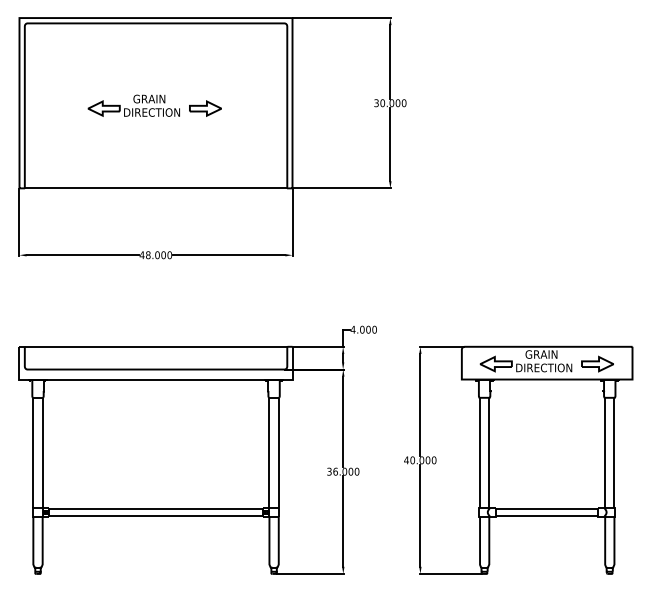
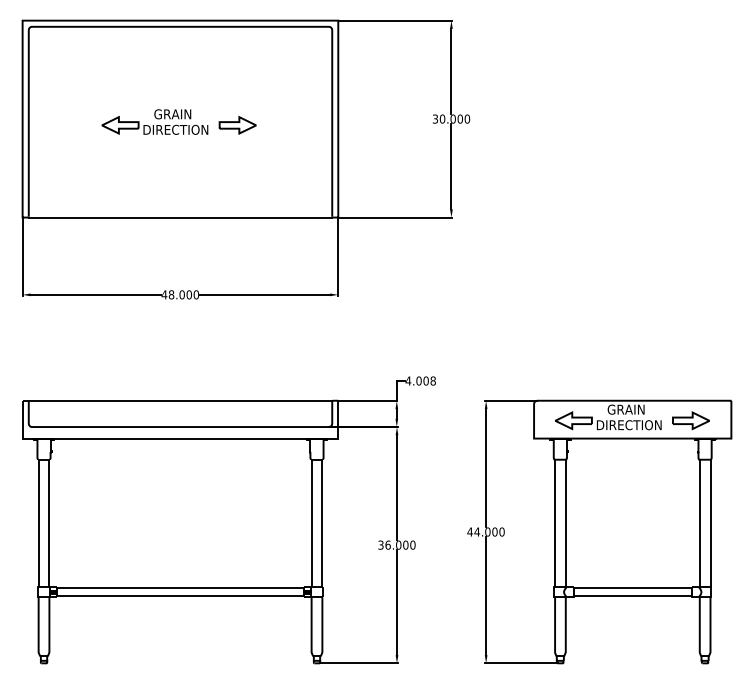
text: (374, 329) -> (432, 380), 4.000 -> 4.008
text: (412, 459) -> (477, 531), 40.000 -> 44.000

